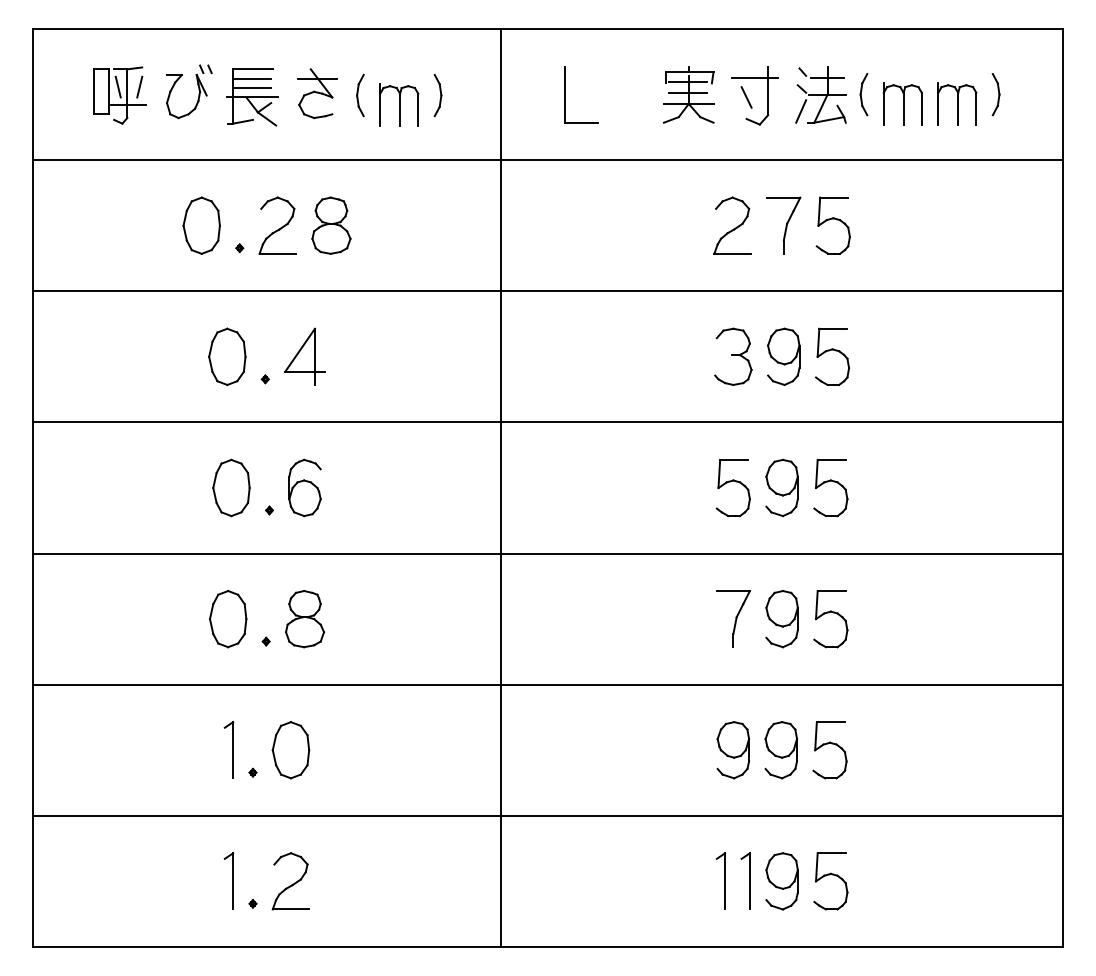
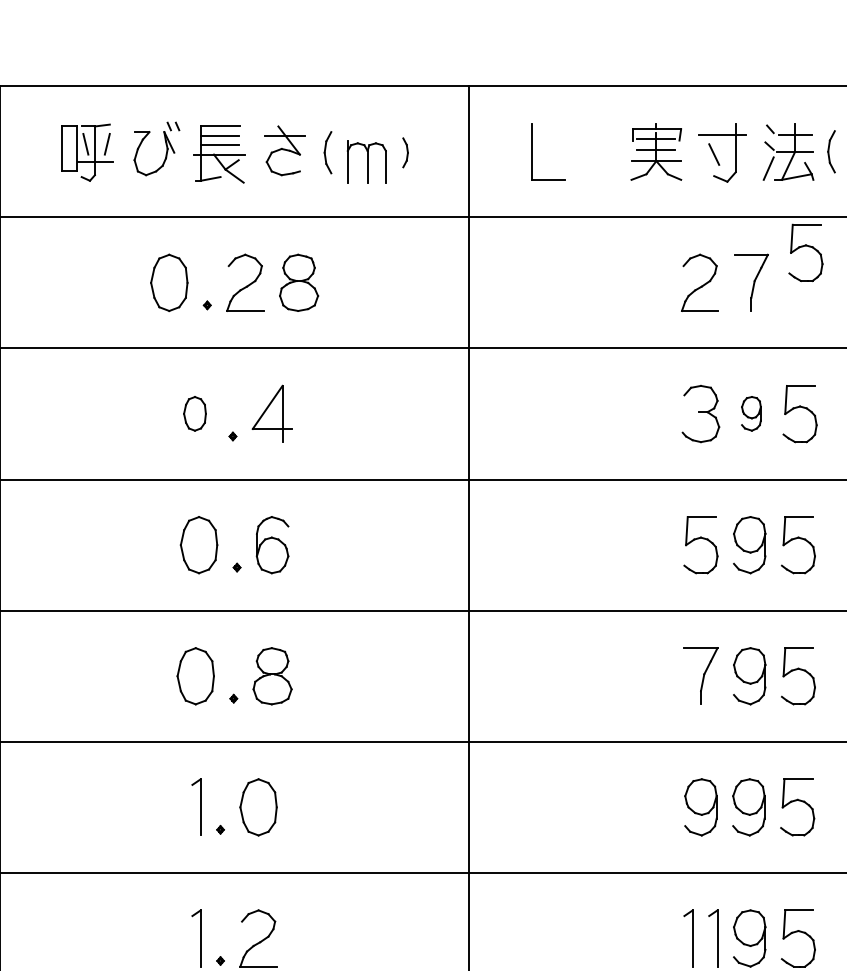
part: (437, 95) -> (405, 152), size x0.7
part: (832, 225) -> (805, 252), moved
part: (227, 356) -> (195, 413), size x0.6
part: (783, 356) -> (751, 413), size x0.6

